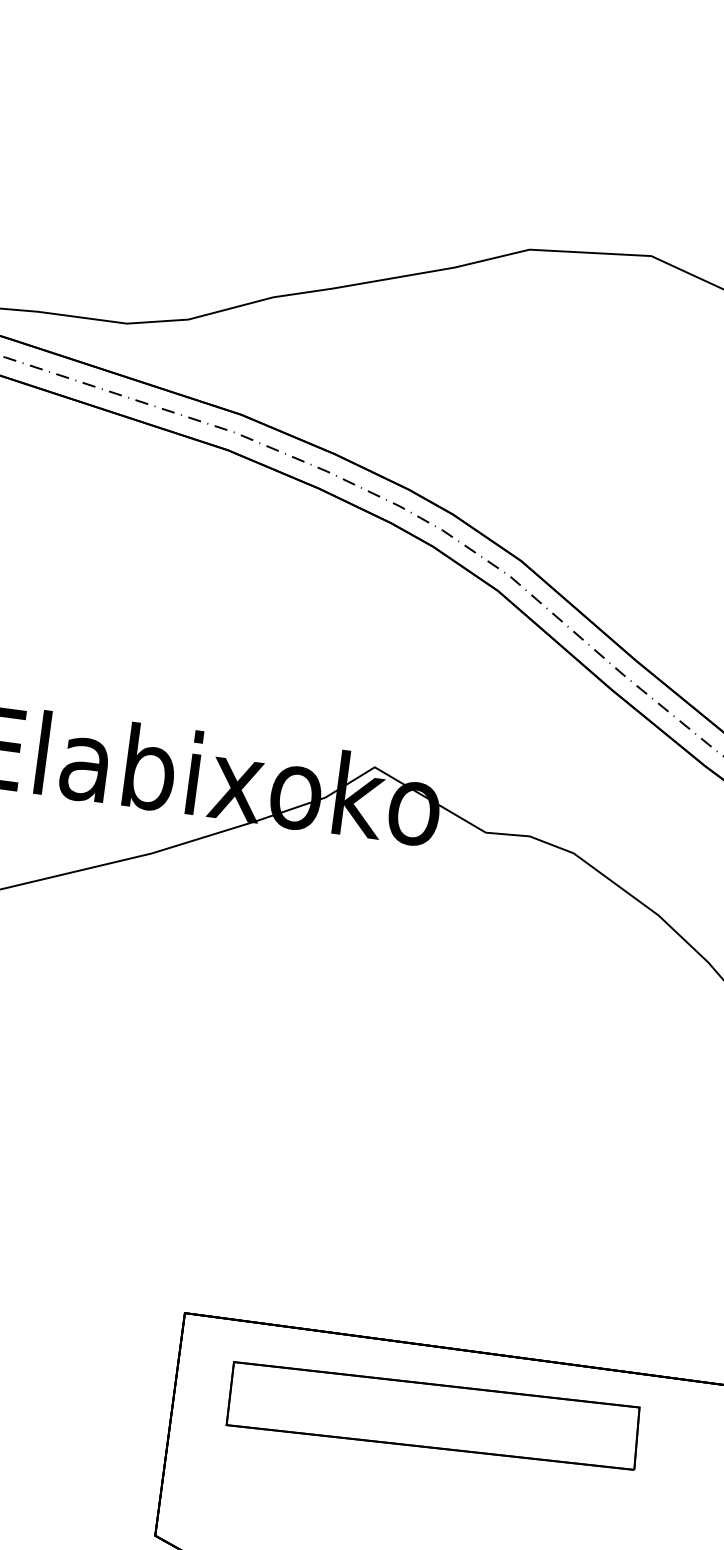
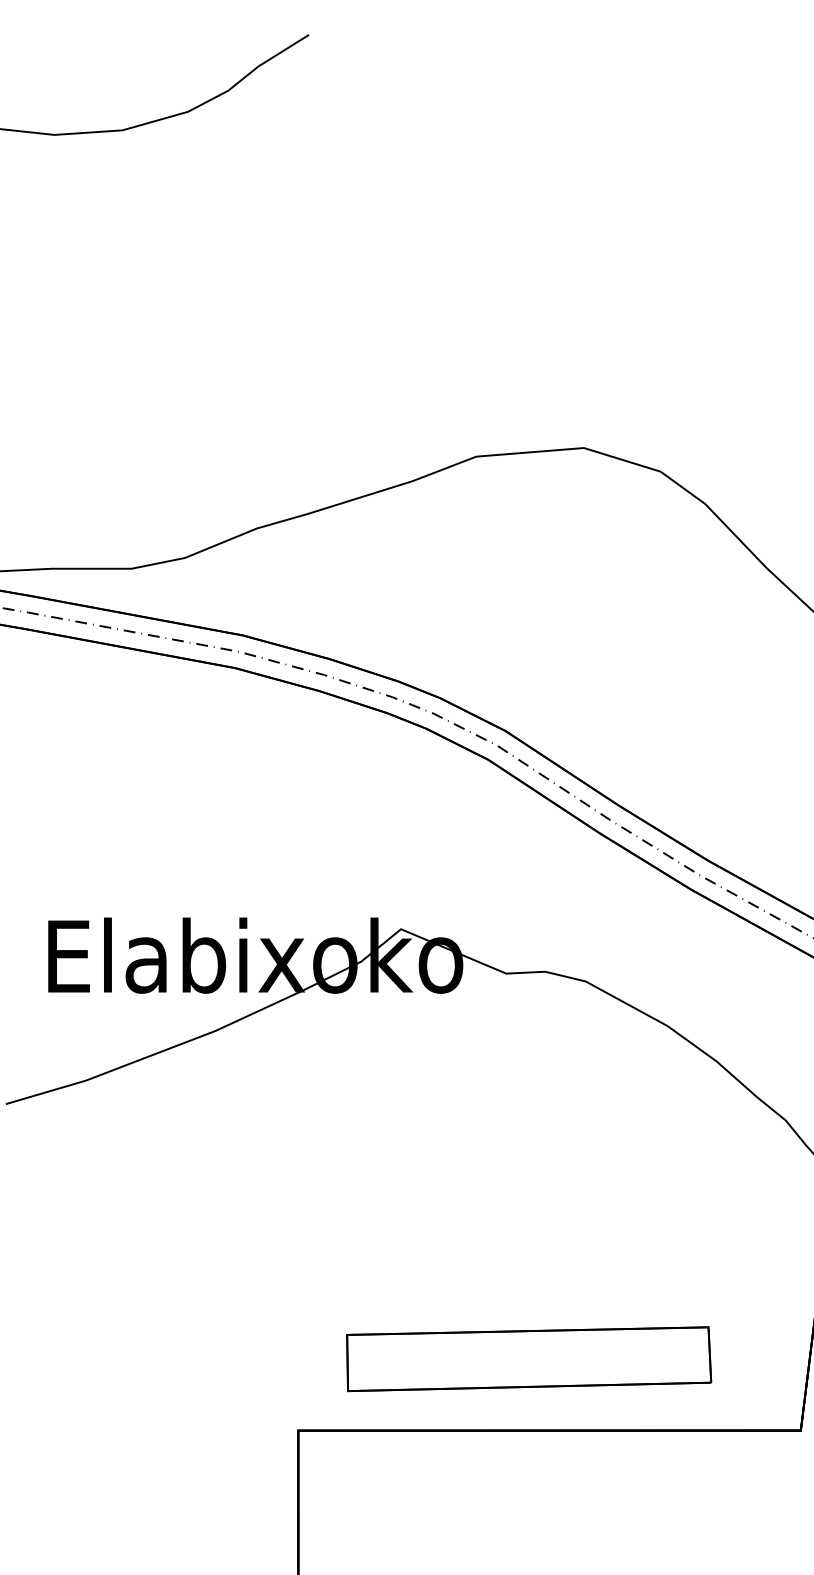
part: (434, 1416) -> (529, 1359), moved

